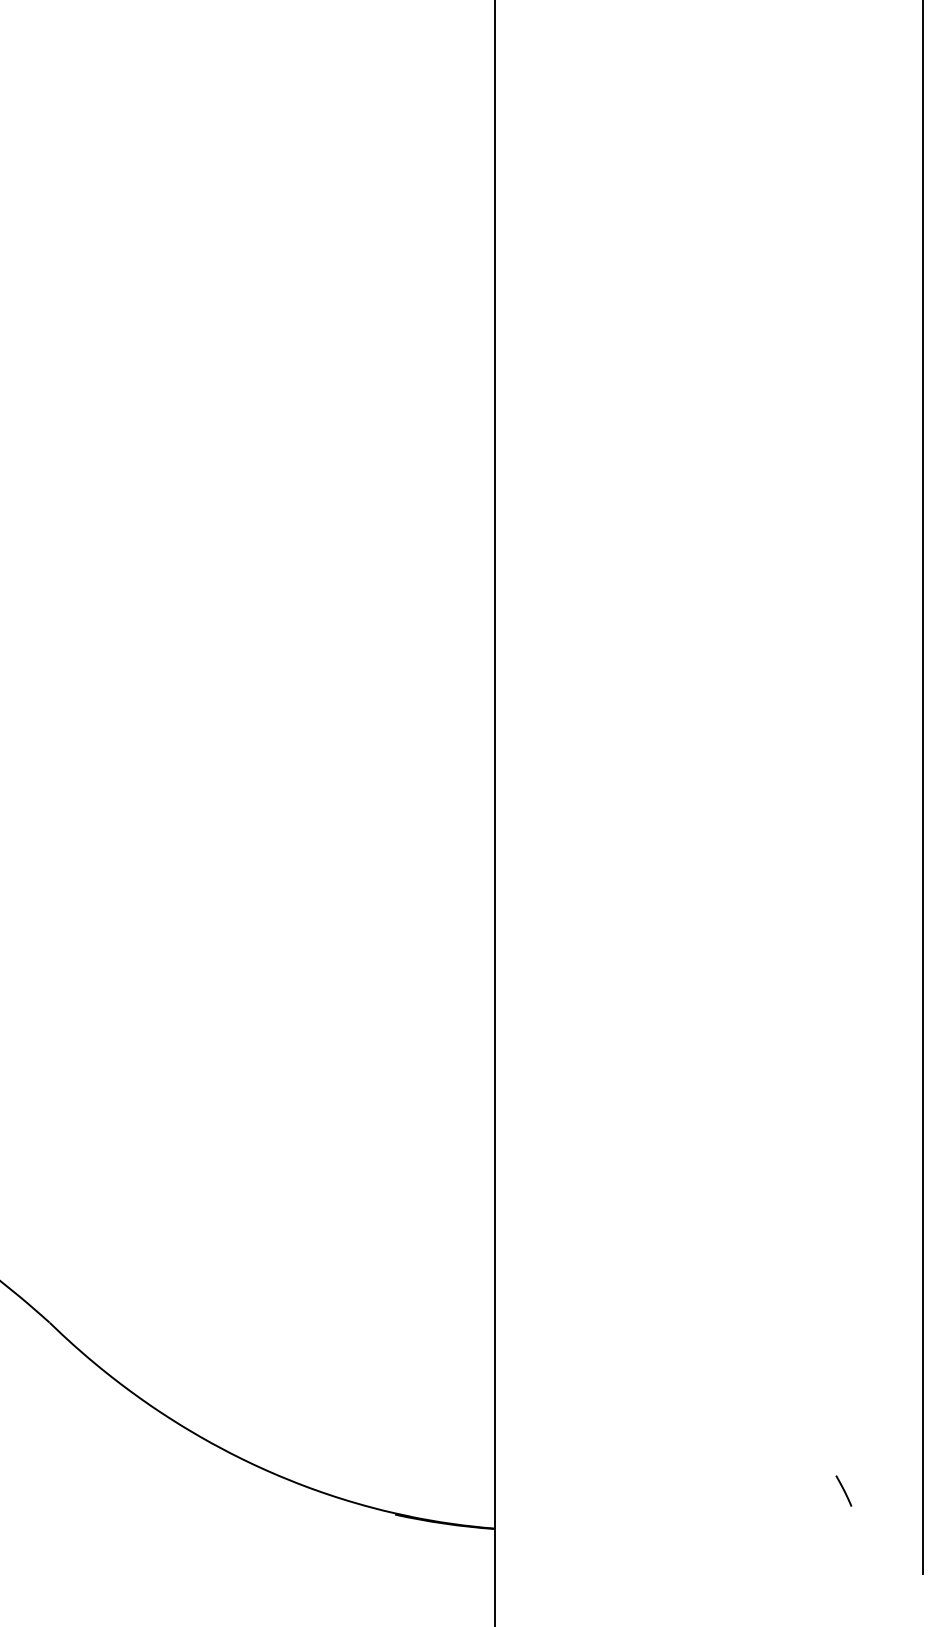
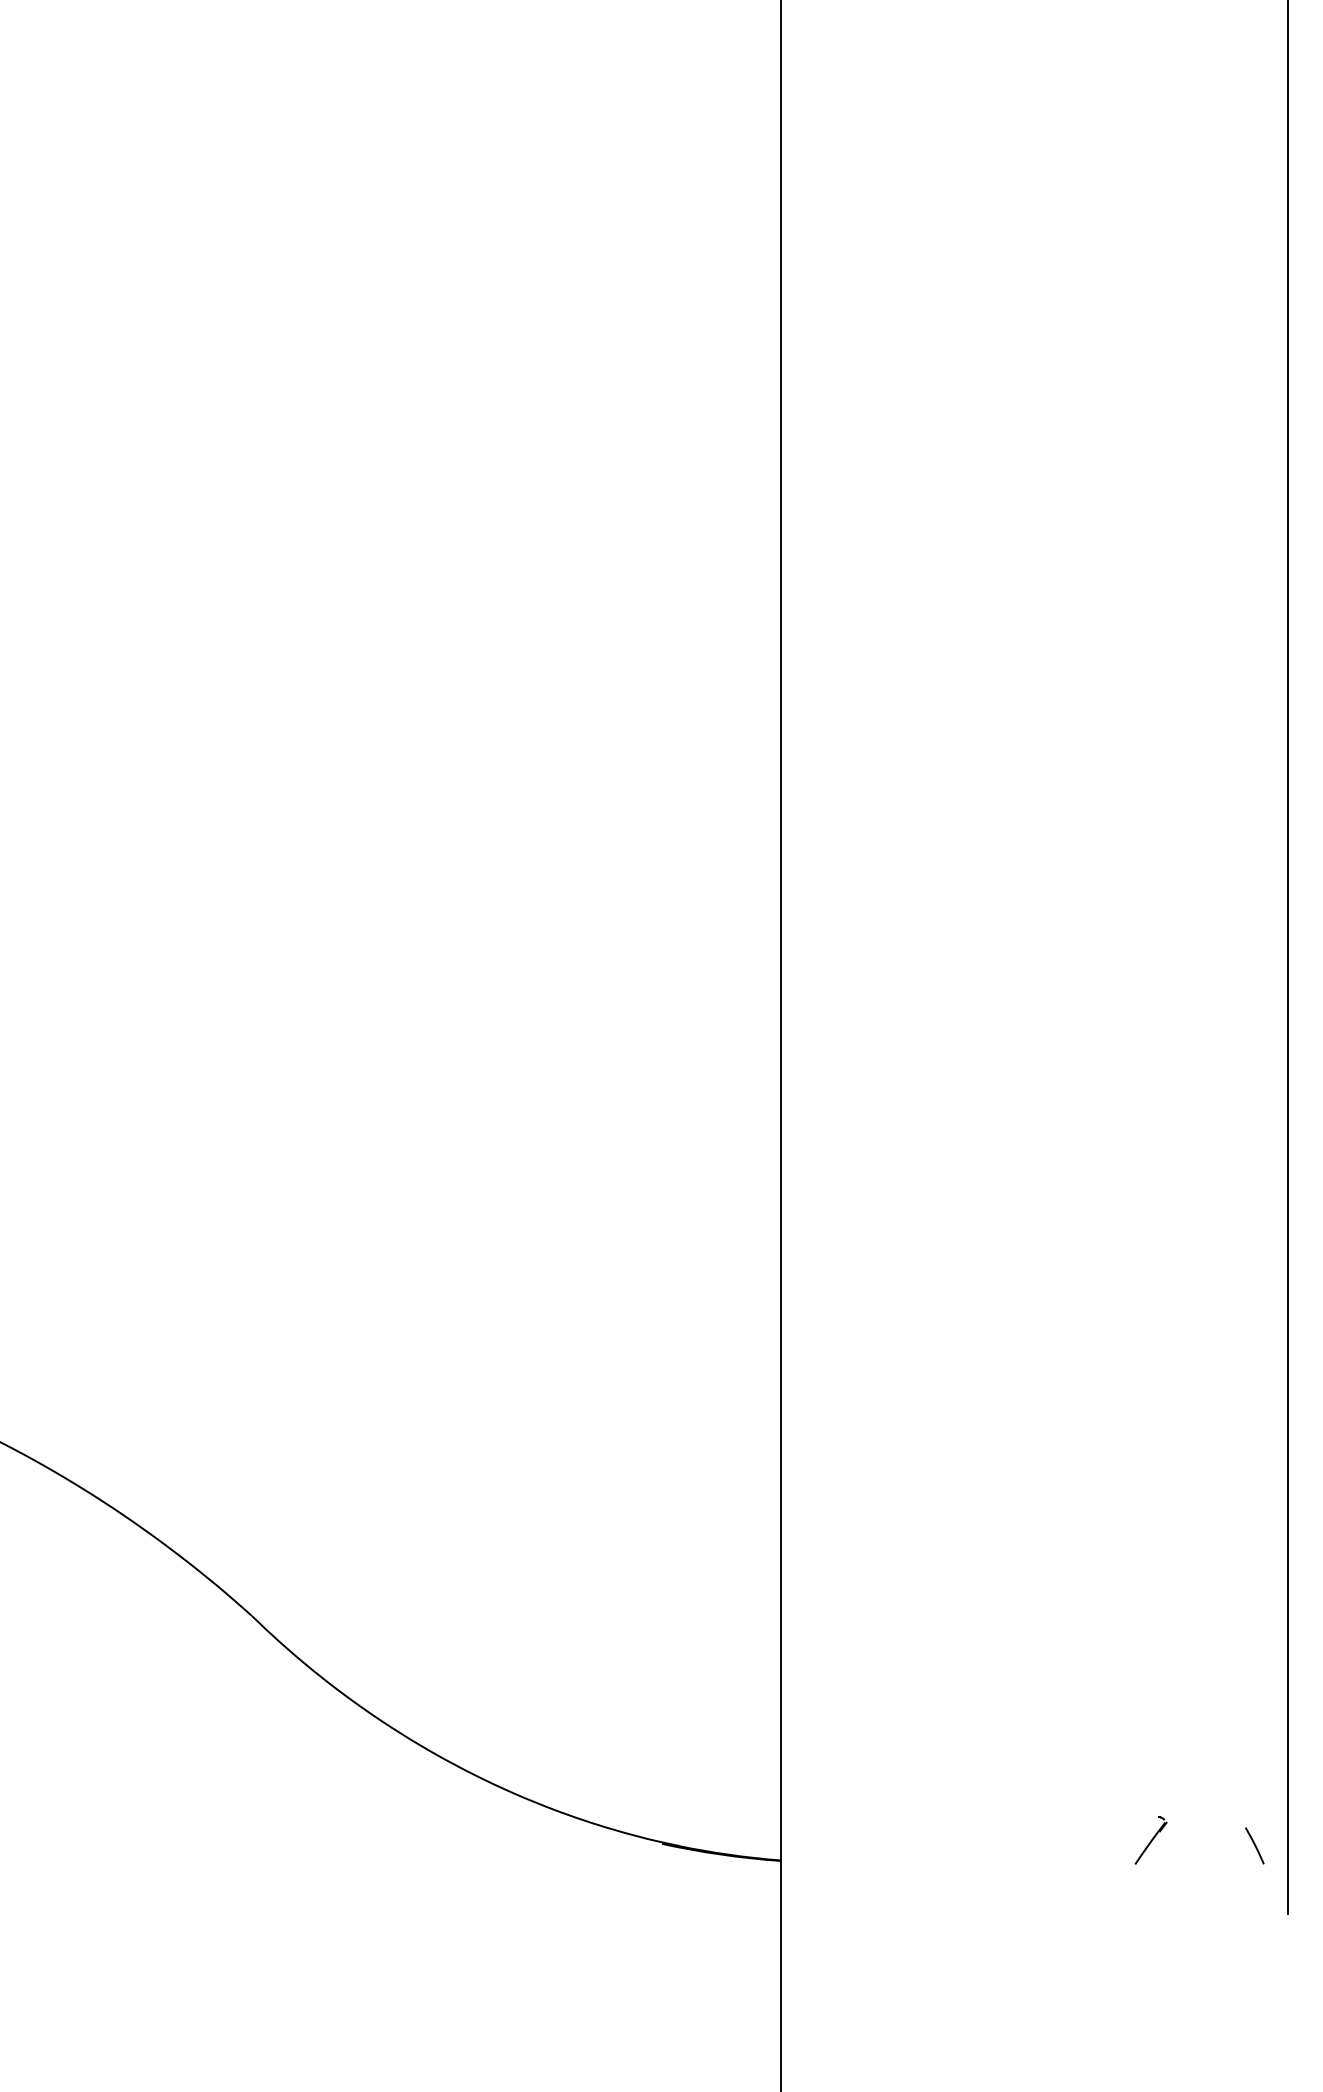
line: (843, 1490) -> (1254, 1845), moved
part: (806, 1511) -> (1150, 1840), added

